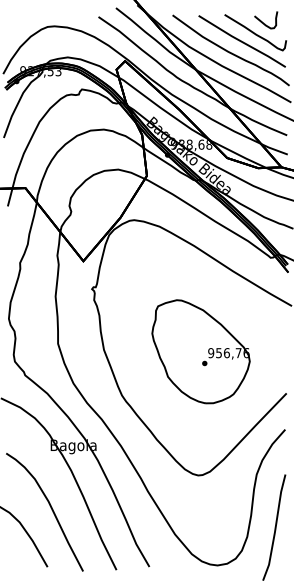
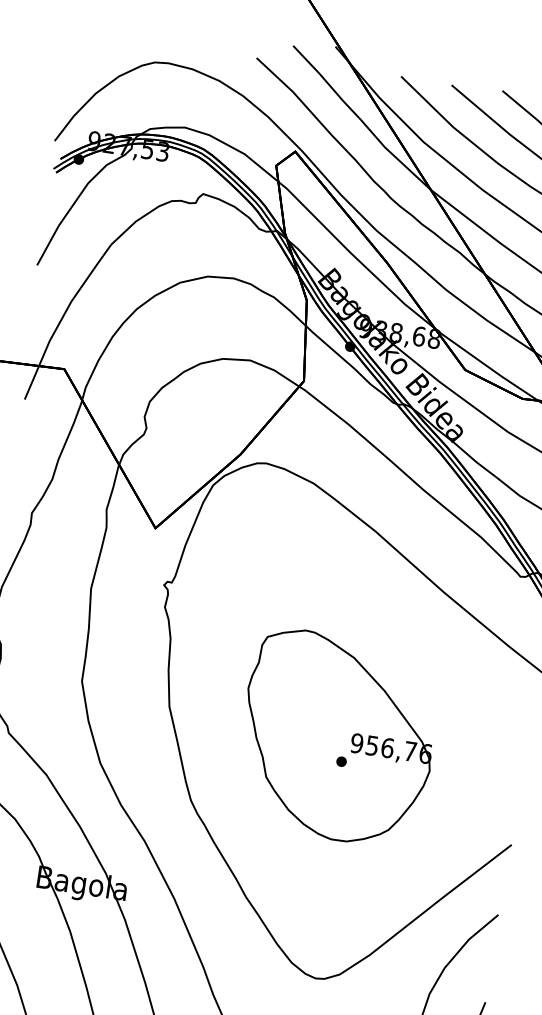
part: (200, 351) -> (336, 737), moved

